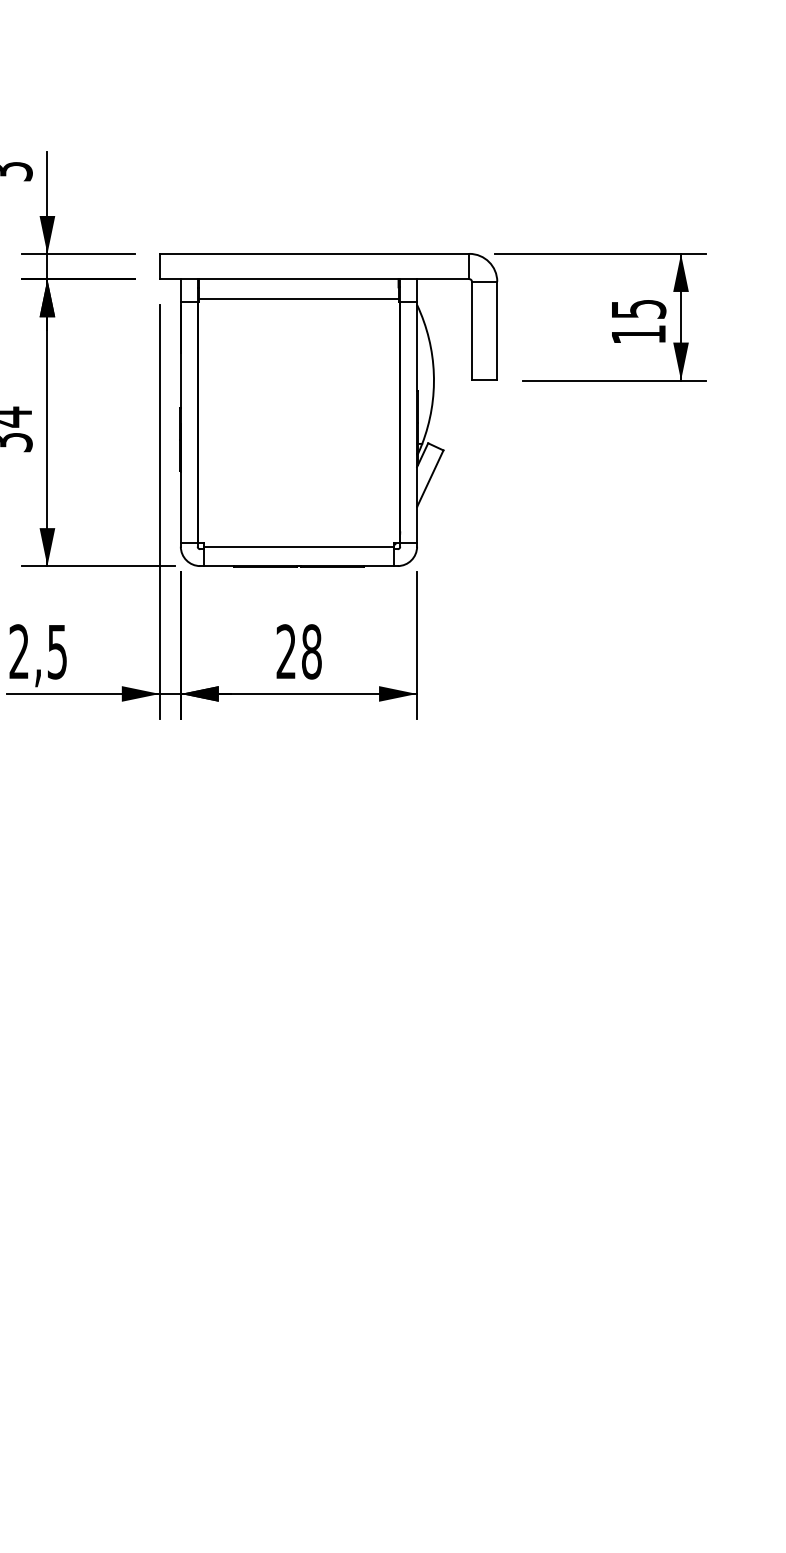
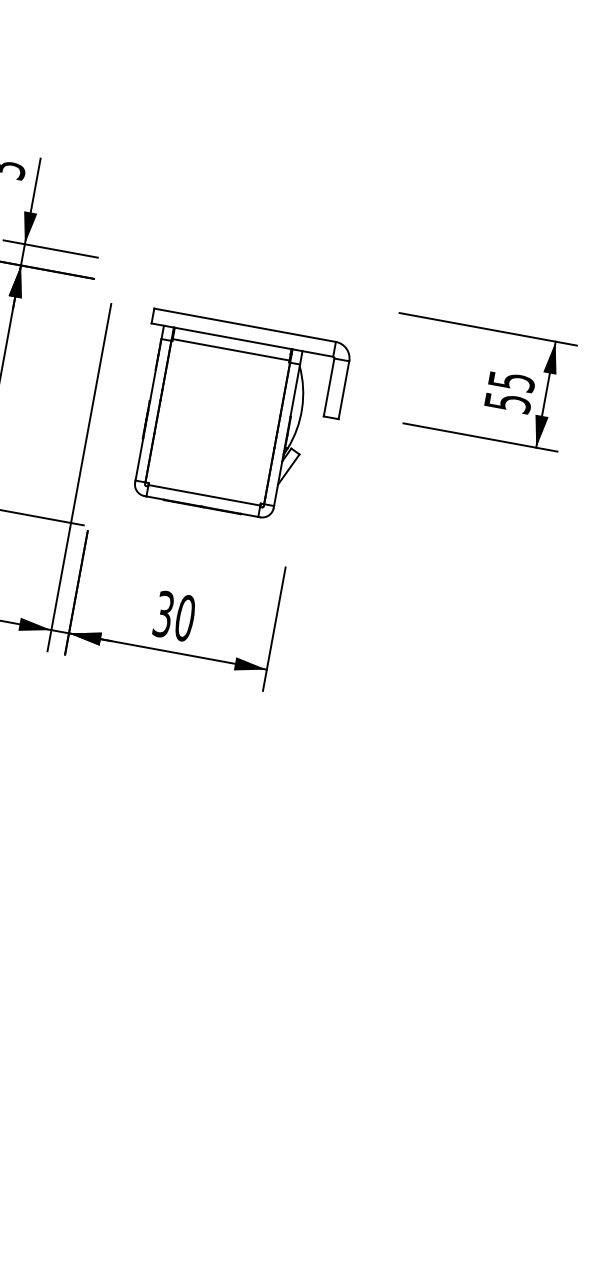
text: (639, 334) -> (508, 402), 15 -> 55
part: (328, 410) -> (236, 418), size x0.7
text: (298, 651) -> (174, 615), 28 -> 30

